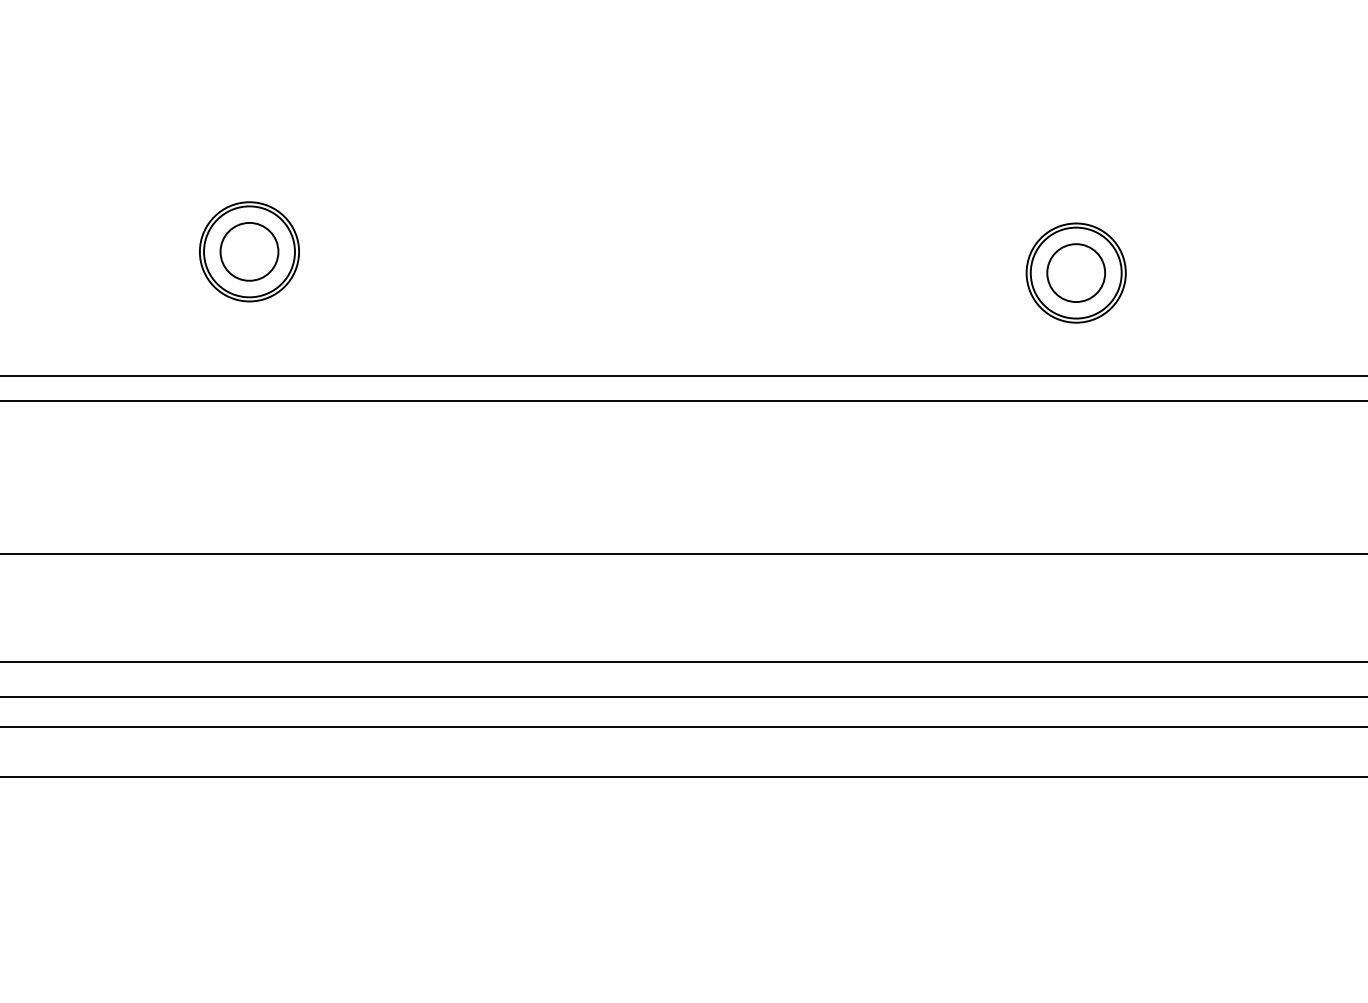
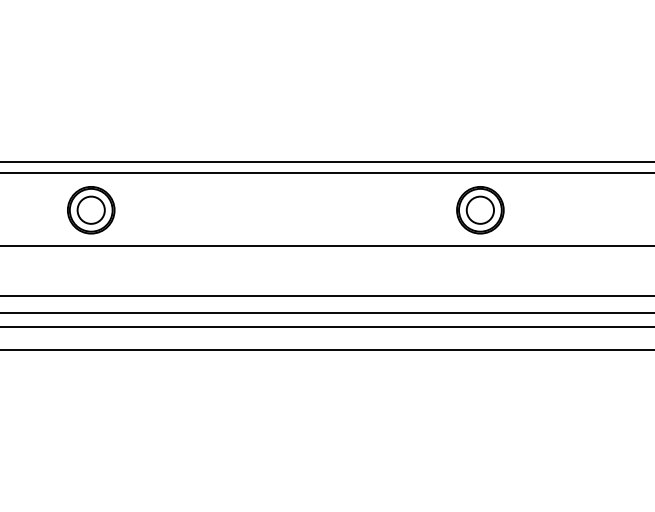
part: (250, 252) -> (91, 210), moved
part: (1076, 273) -> (480, 210), moved

